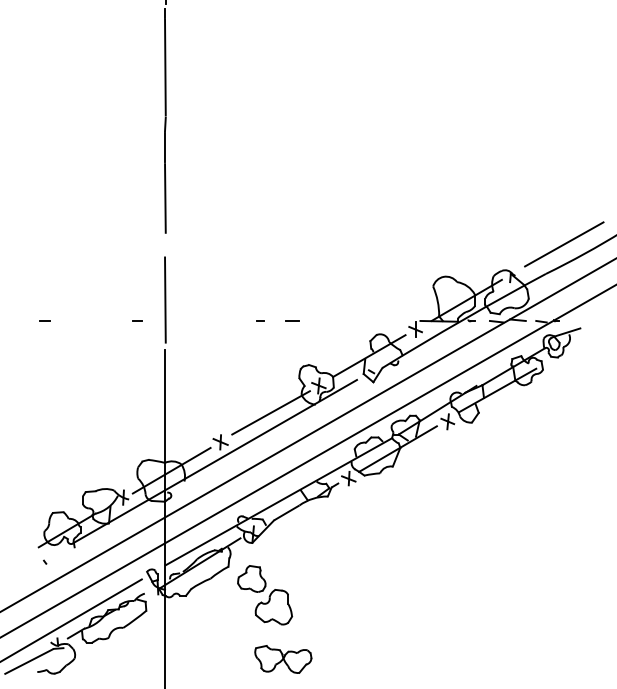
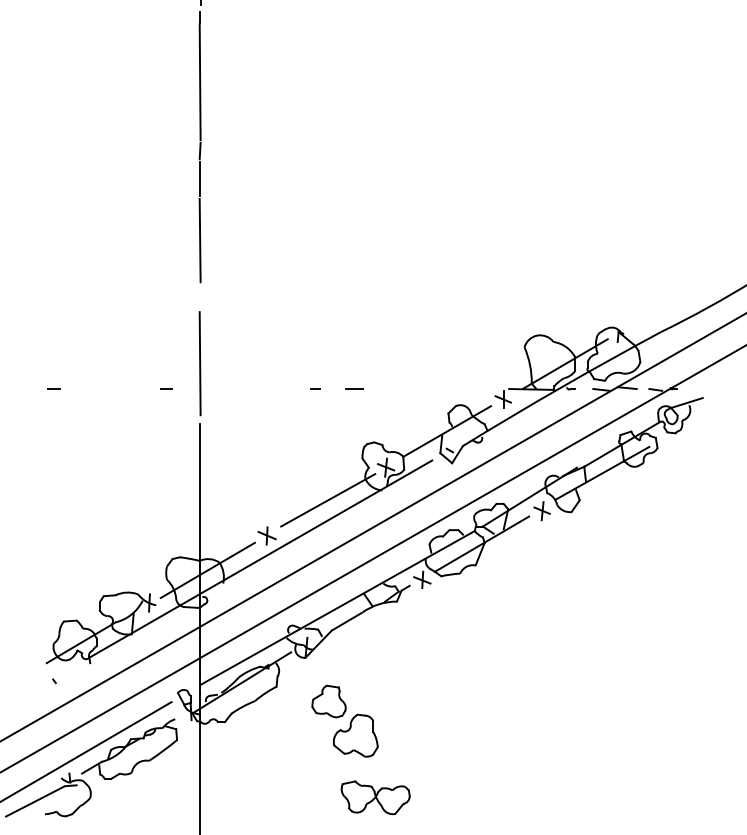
line: (564, 244) -> (683, 296), removed
part: (265, 595) -> (345, 721), moved
part: (283, 659) -> (375, 797), moved

